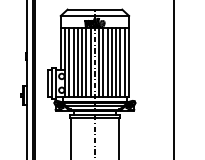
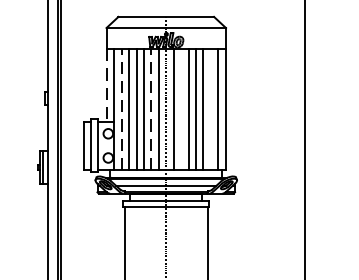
line: (60, 48) -> (106, 84), solid -> dashed
line: (69, 62) -> (121, 109), solid -> dashed
line: (86, 62) -> (151, 109), solid -> dashed
line: (103, 62) -> (181, 109), removed
line: (120, 62) -> (210, 109), removed

